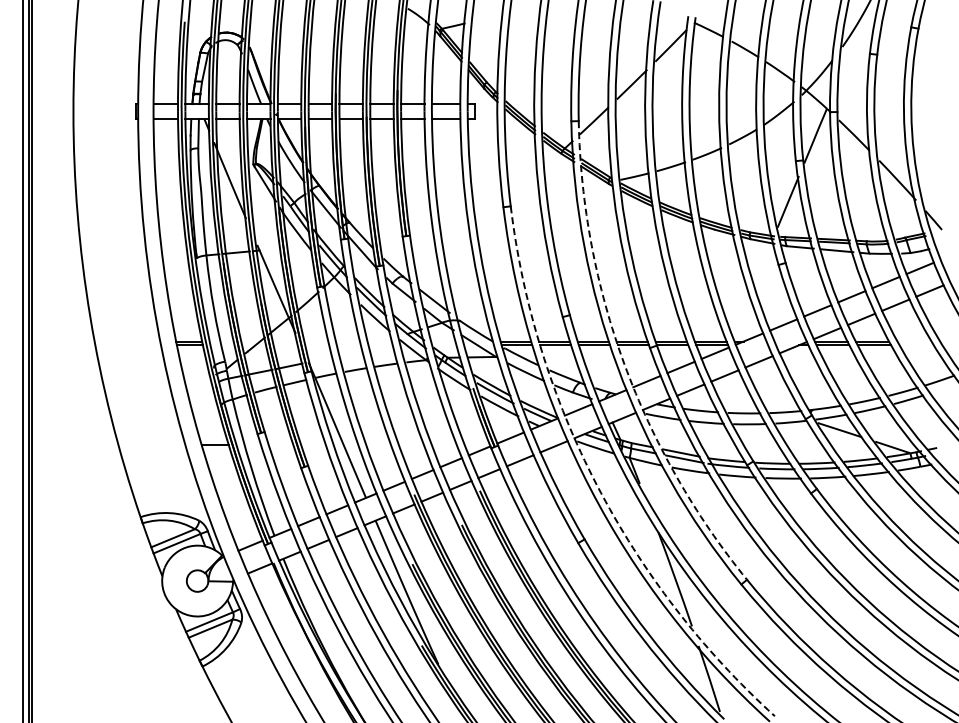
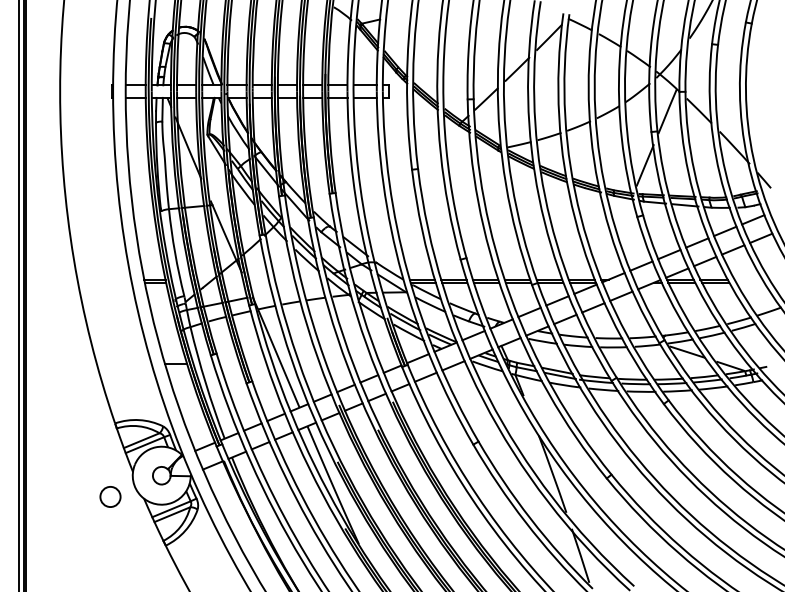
arc: (624, 364) -> (511, 298), dashed -> solid
arc: (596, 485) -> (488, 397), dashed -> solid
circle: (134, 606) -> (110, 496), added

